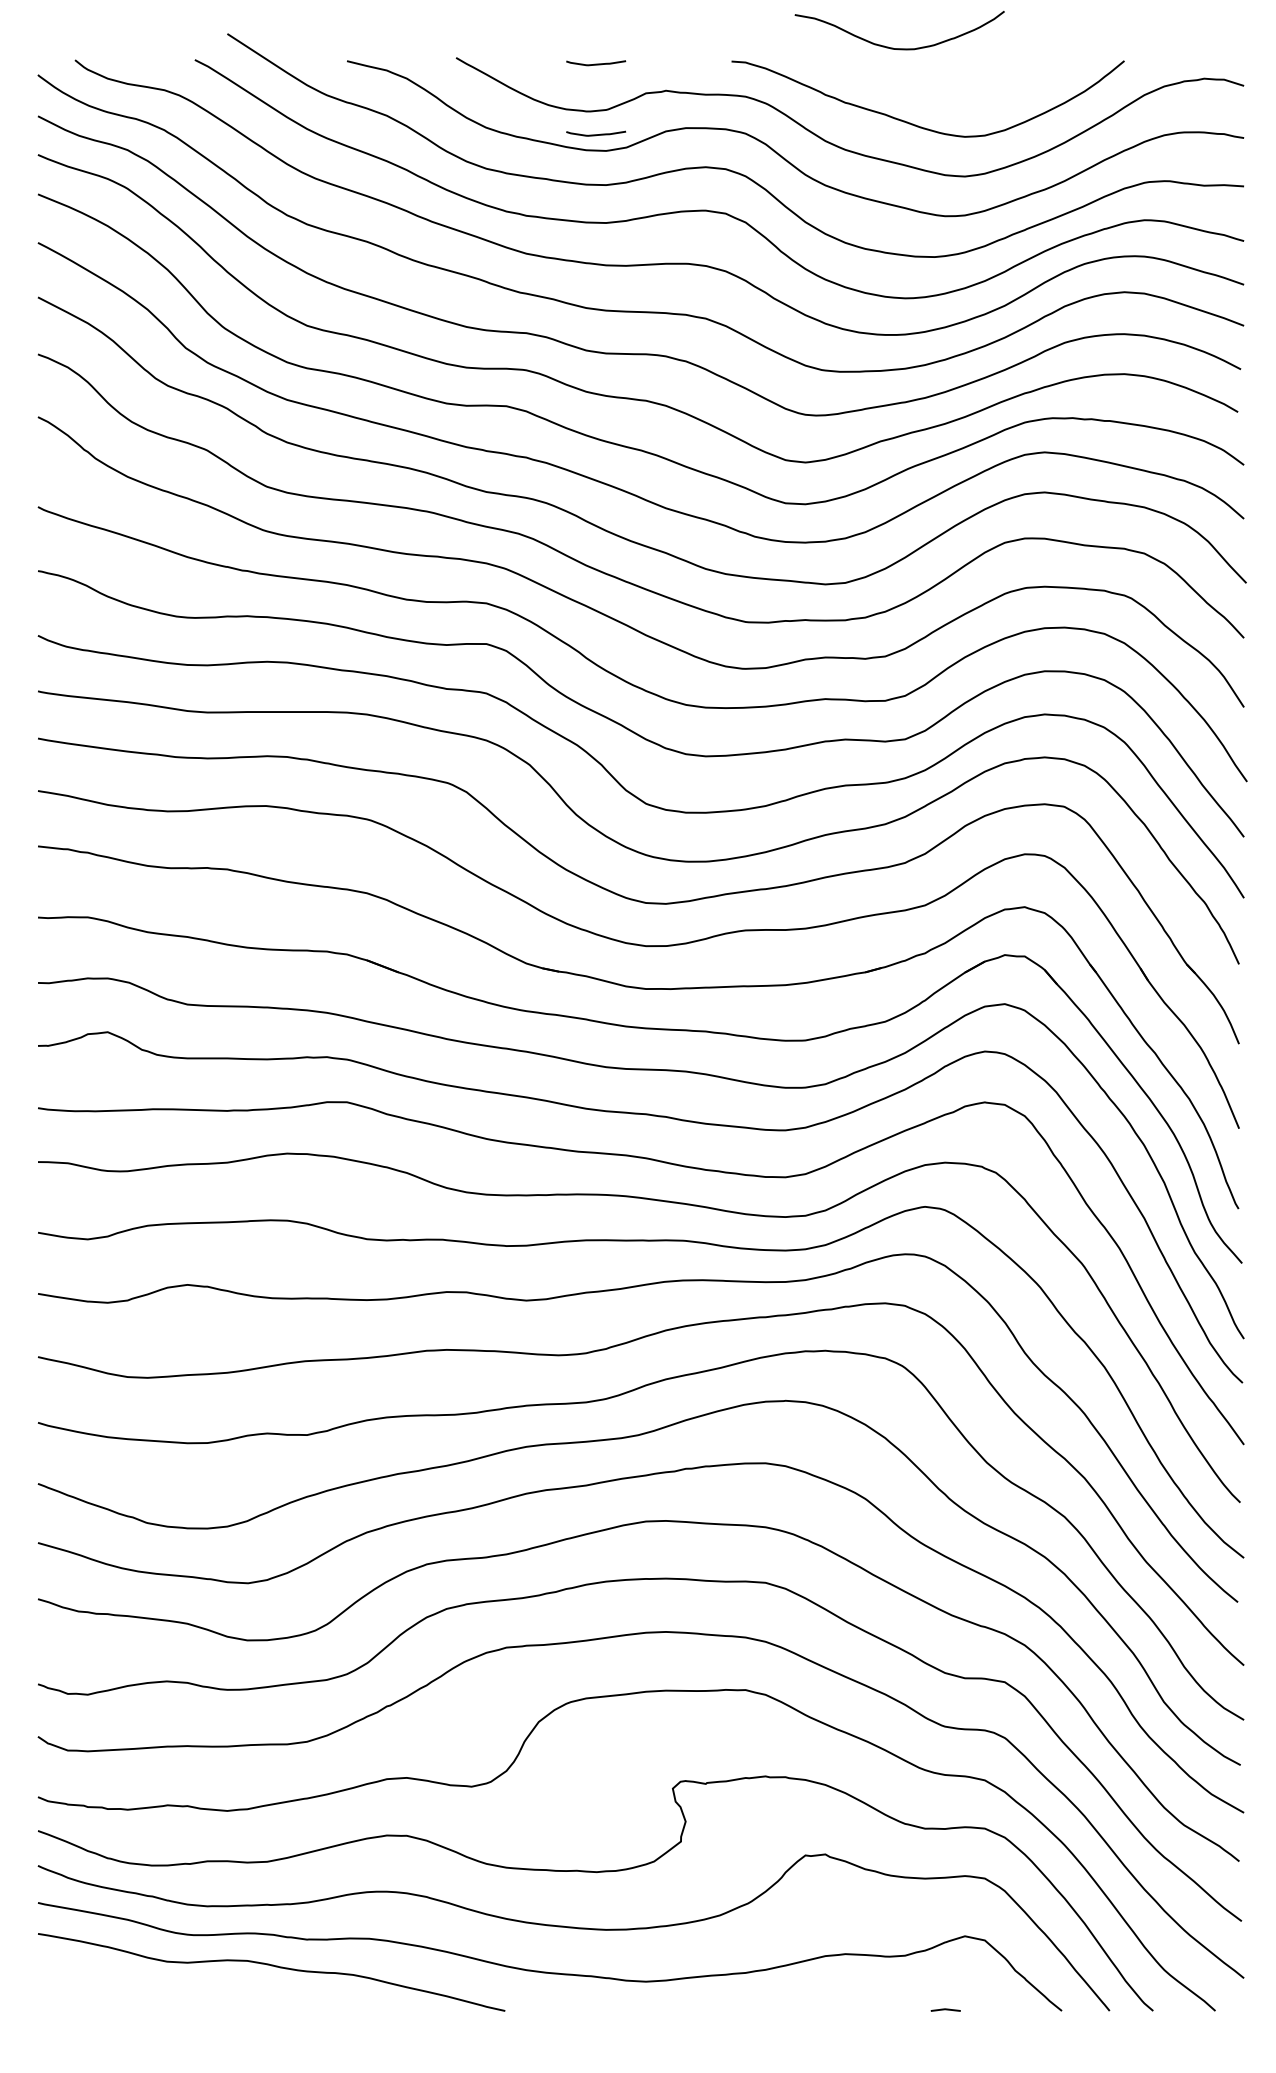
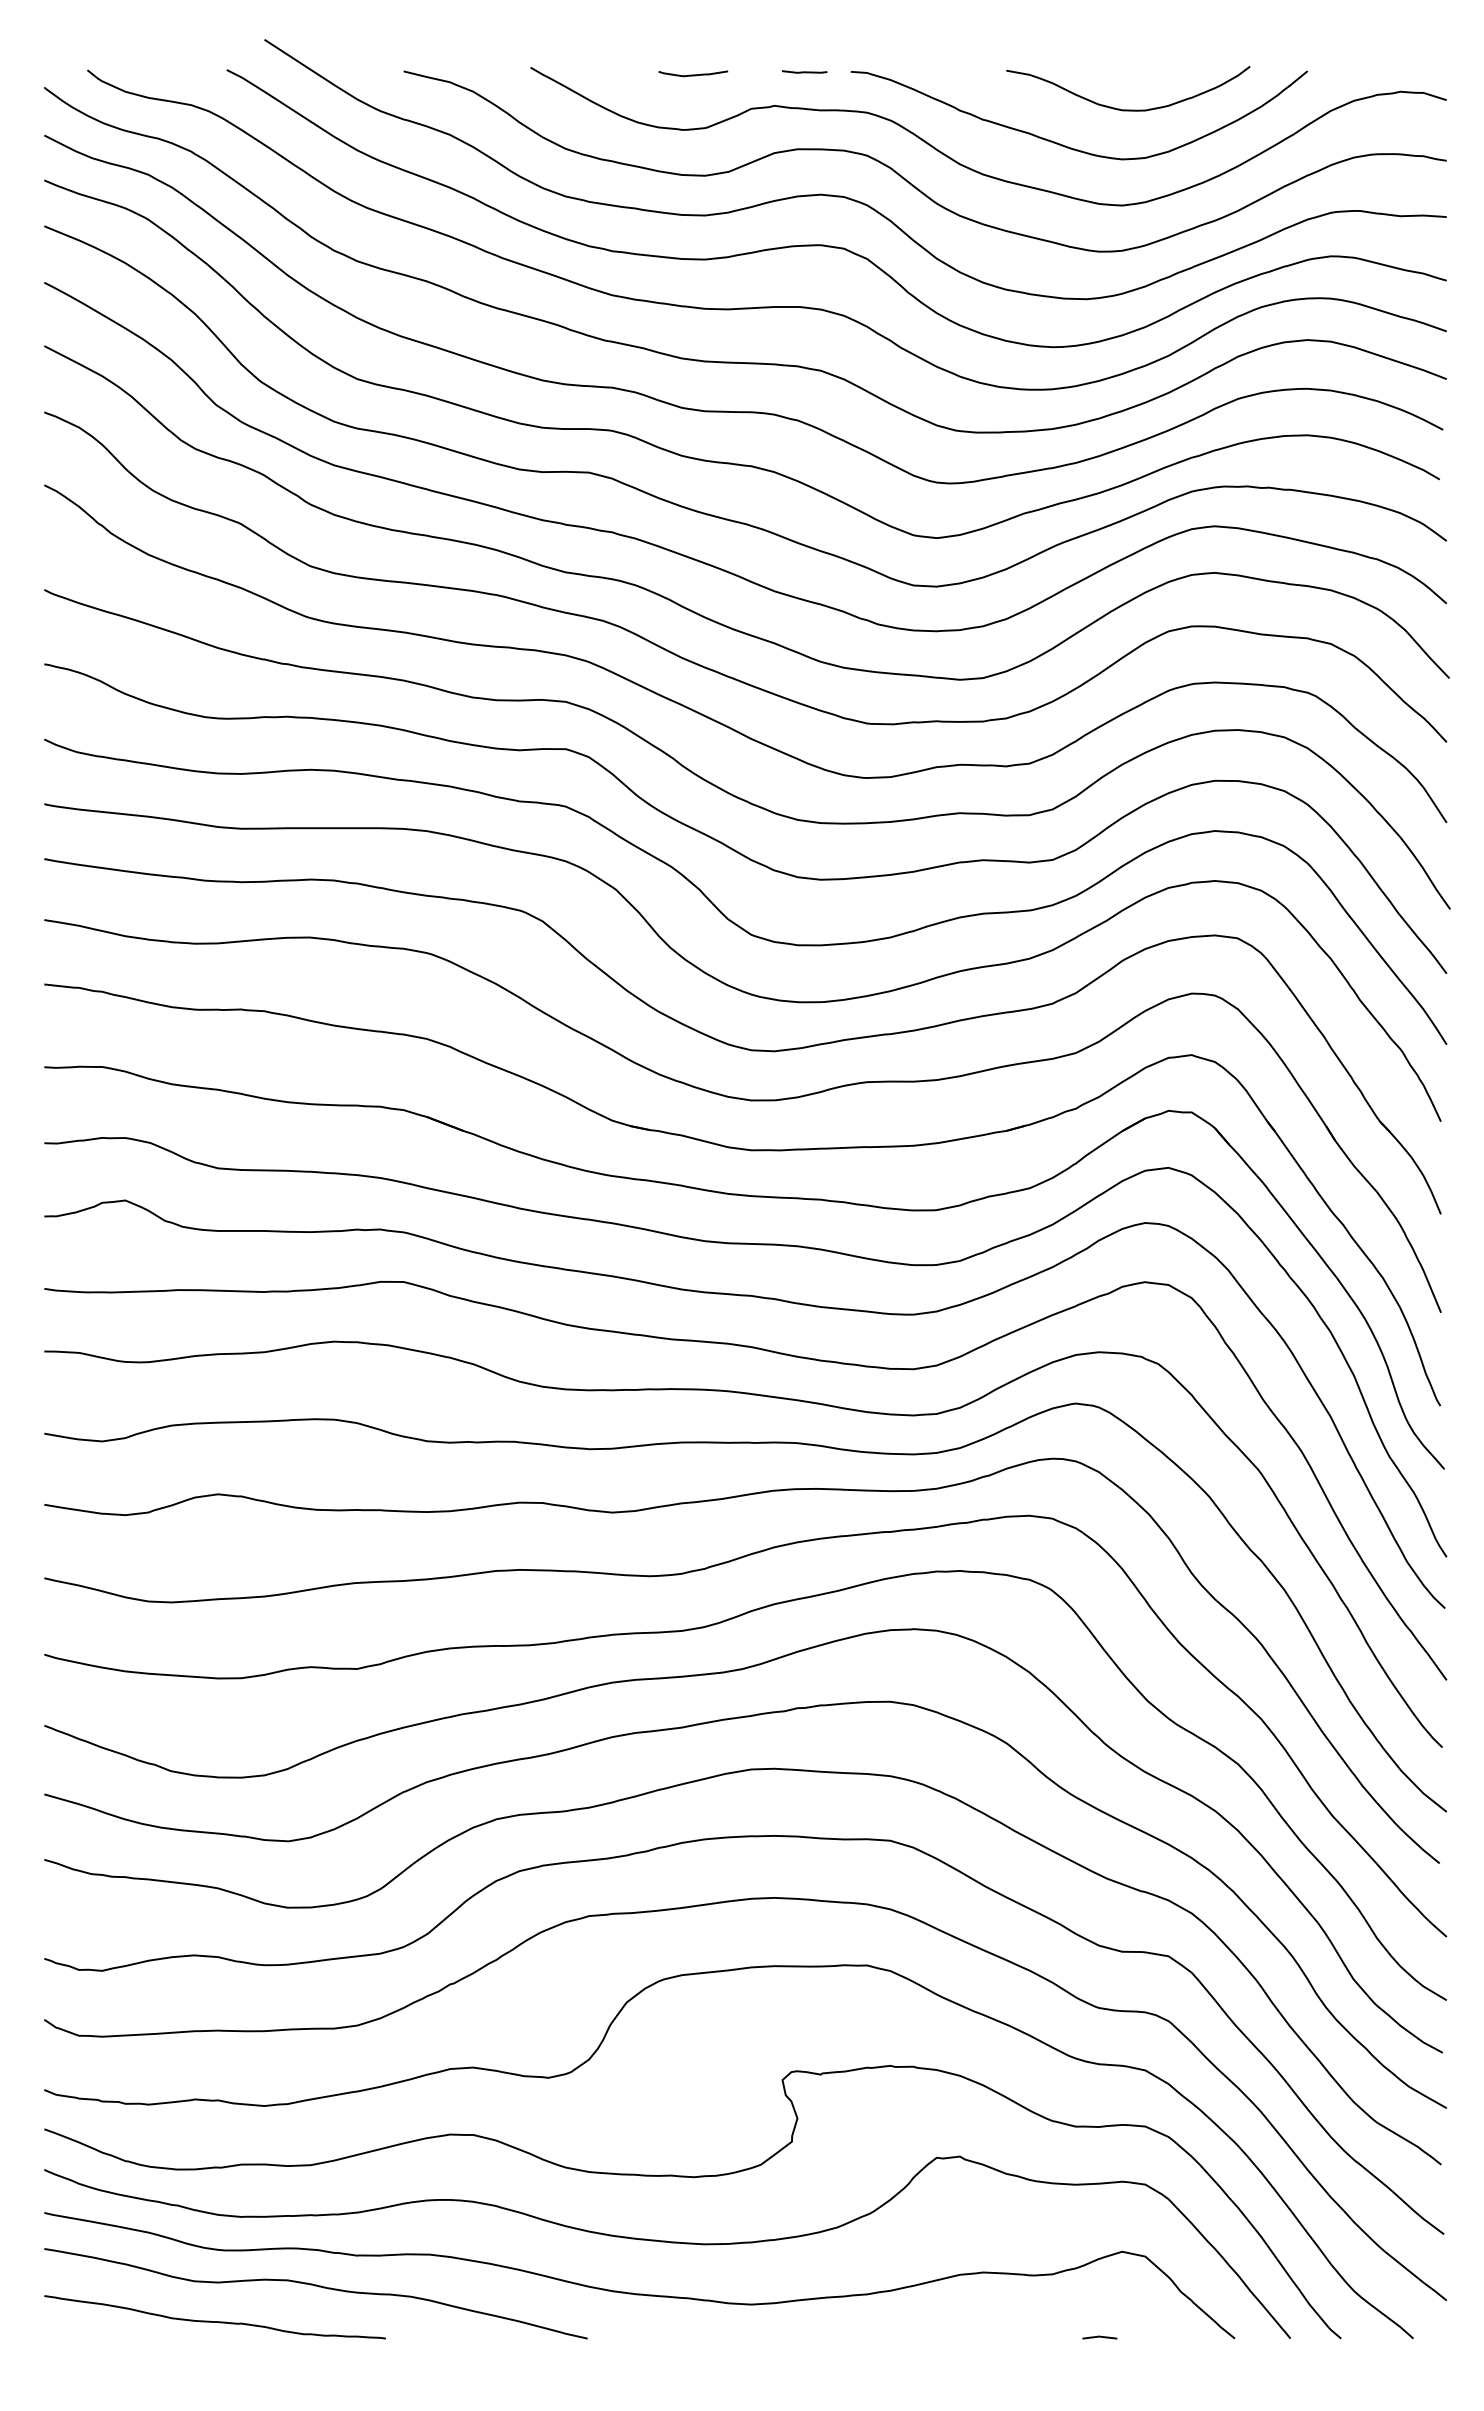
curve: (899, 48) -> (1128, 109), moved
line: (691, 61) -> (804, 71), added
curve: (596, 134) -> (693, 156), removed
curve: (184, 1996) -> (214, 2321), added

